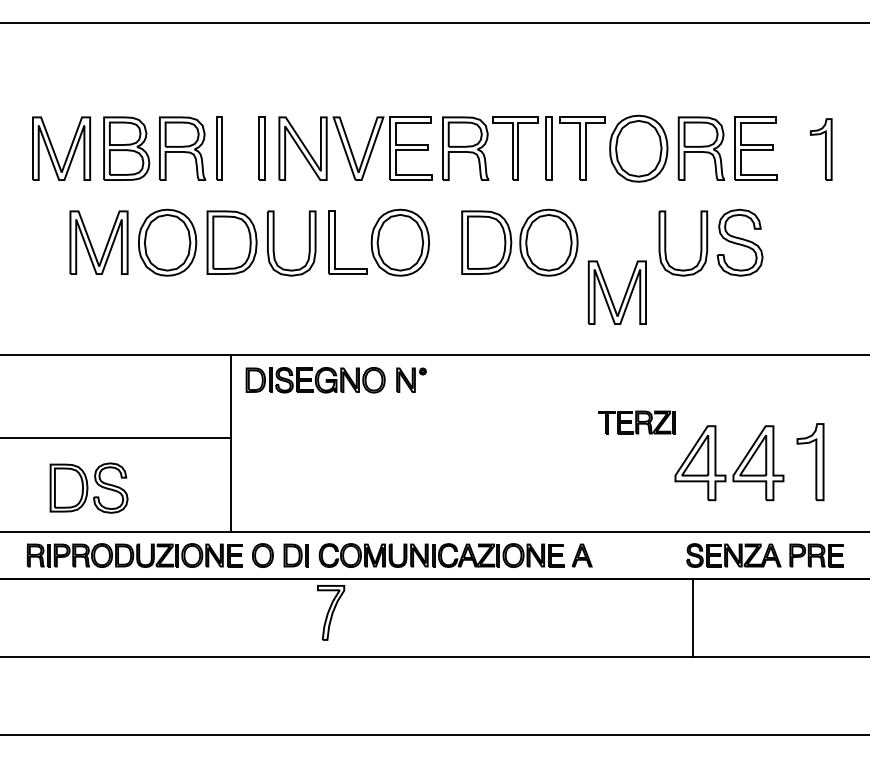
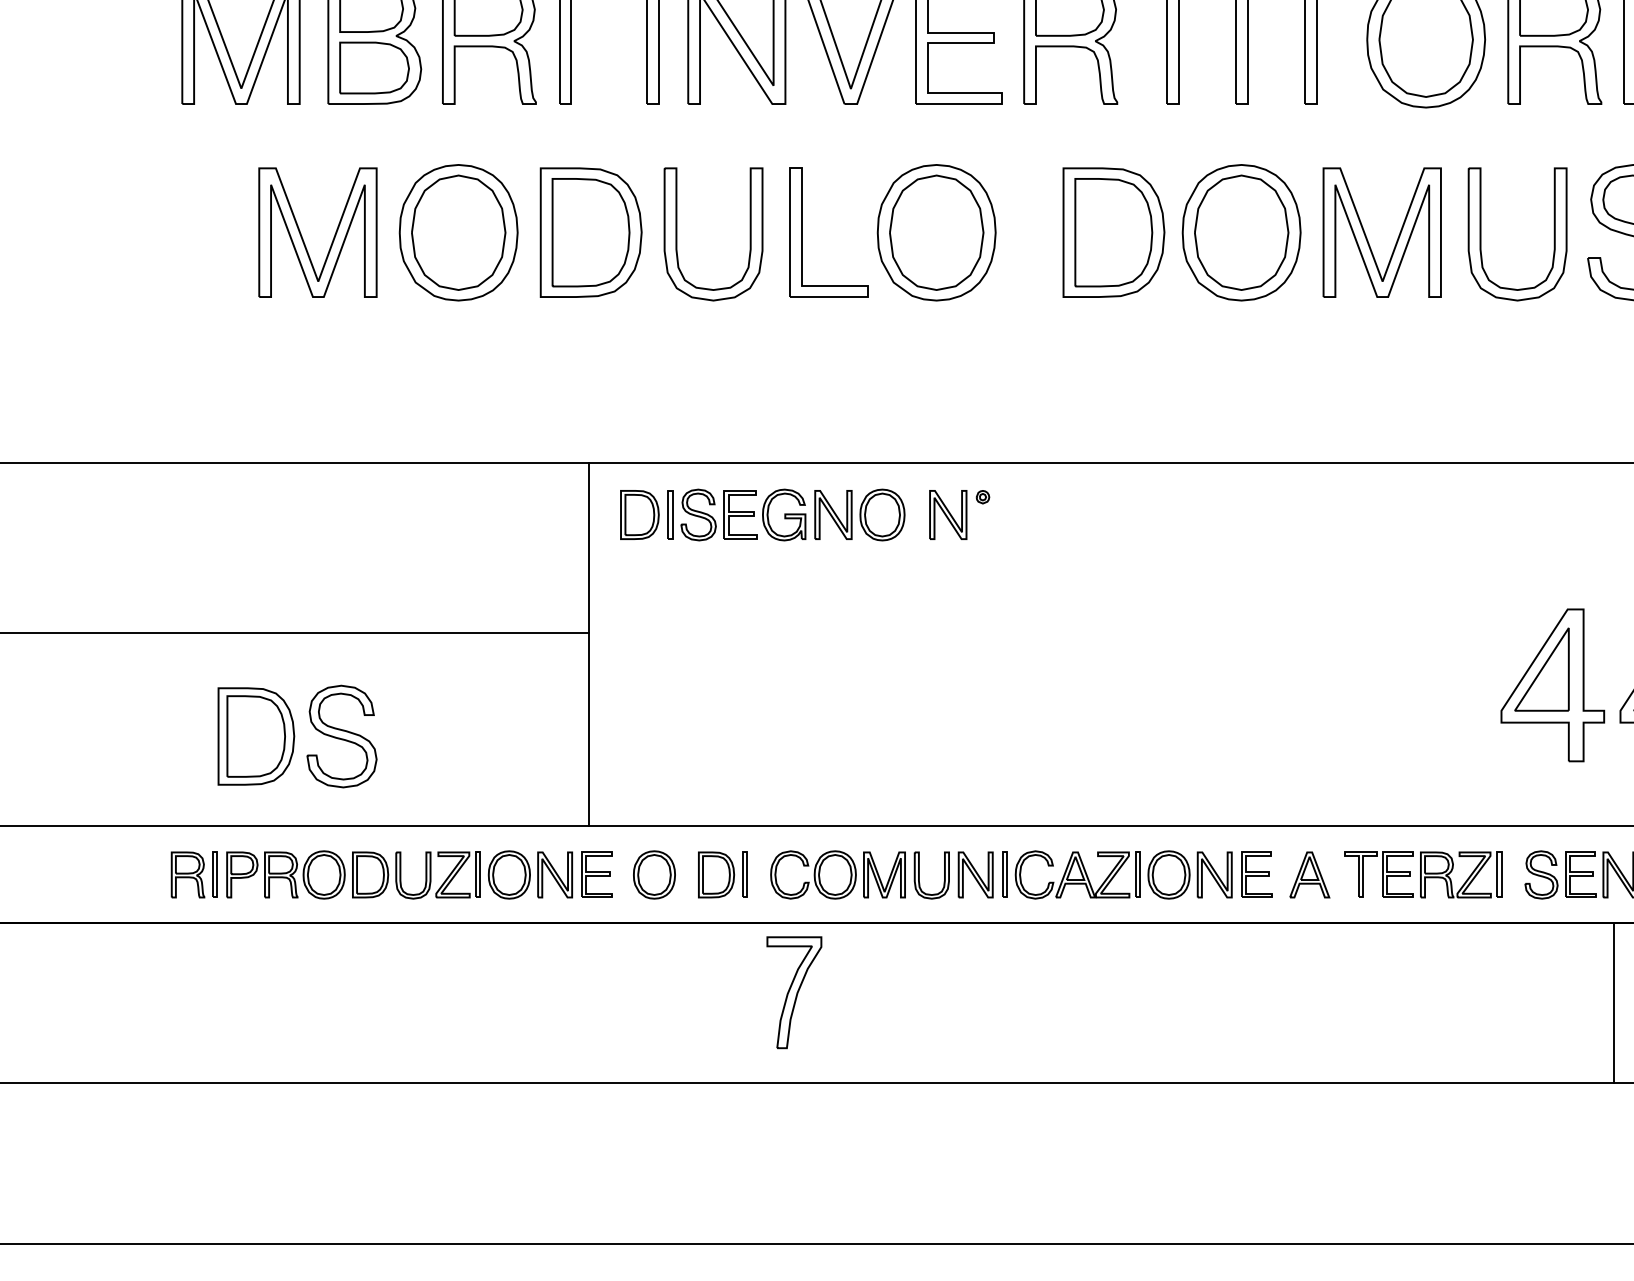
part: (610, 294) -> (1368, 236), moved
part: (636, 422) -> (1421, 874), moved
line: (693, 617) -> (1614, 1002), moved

